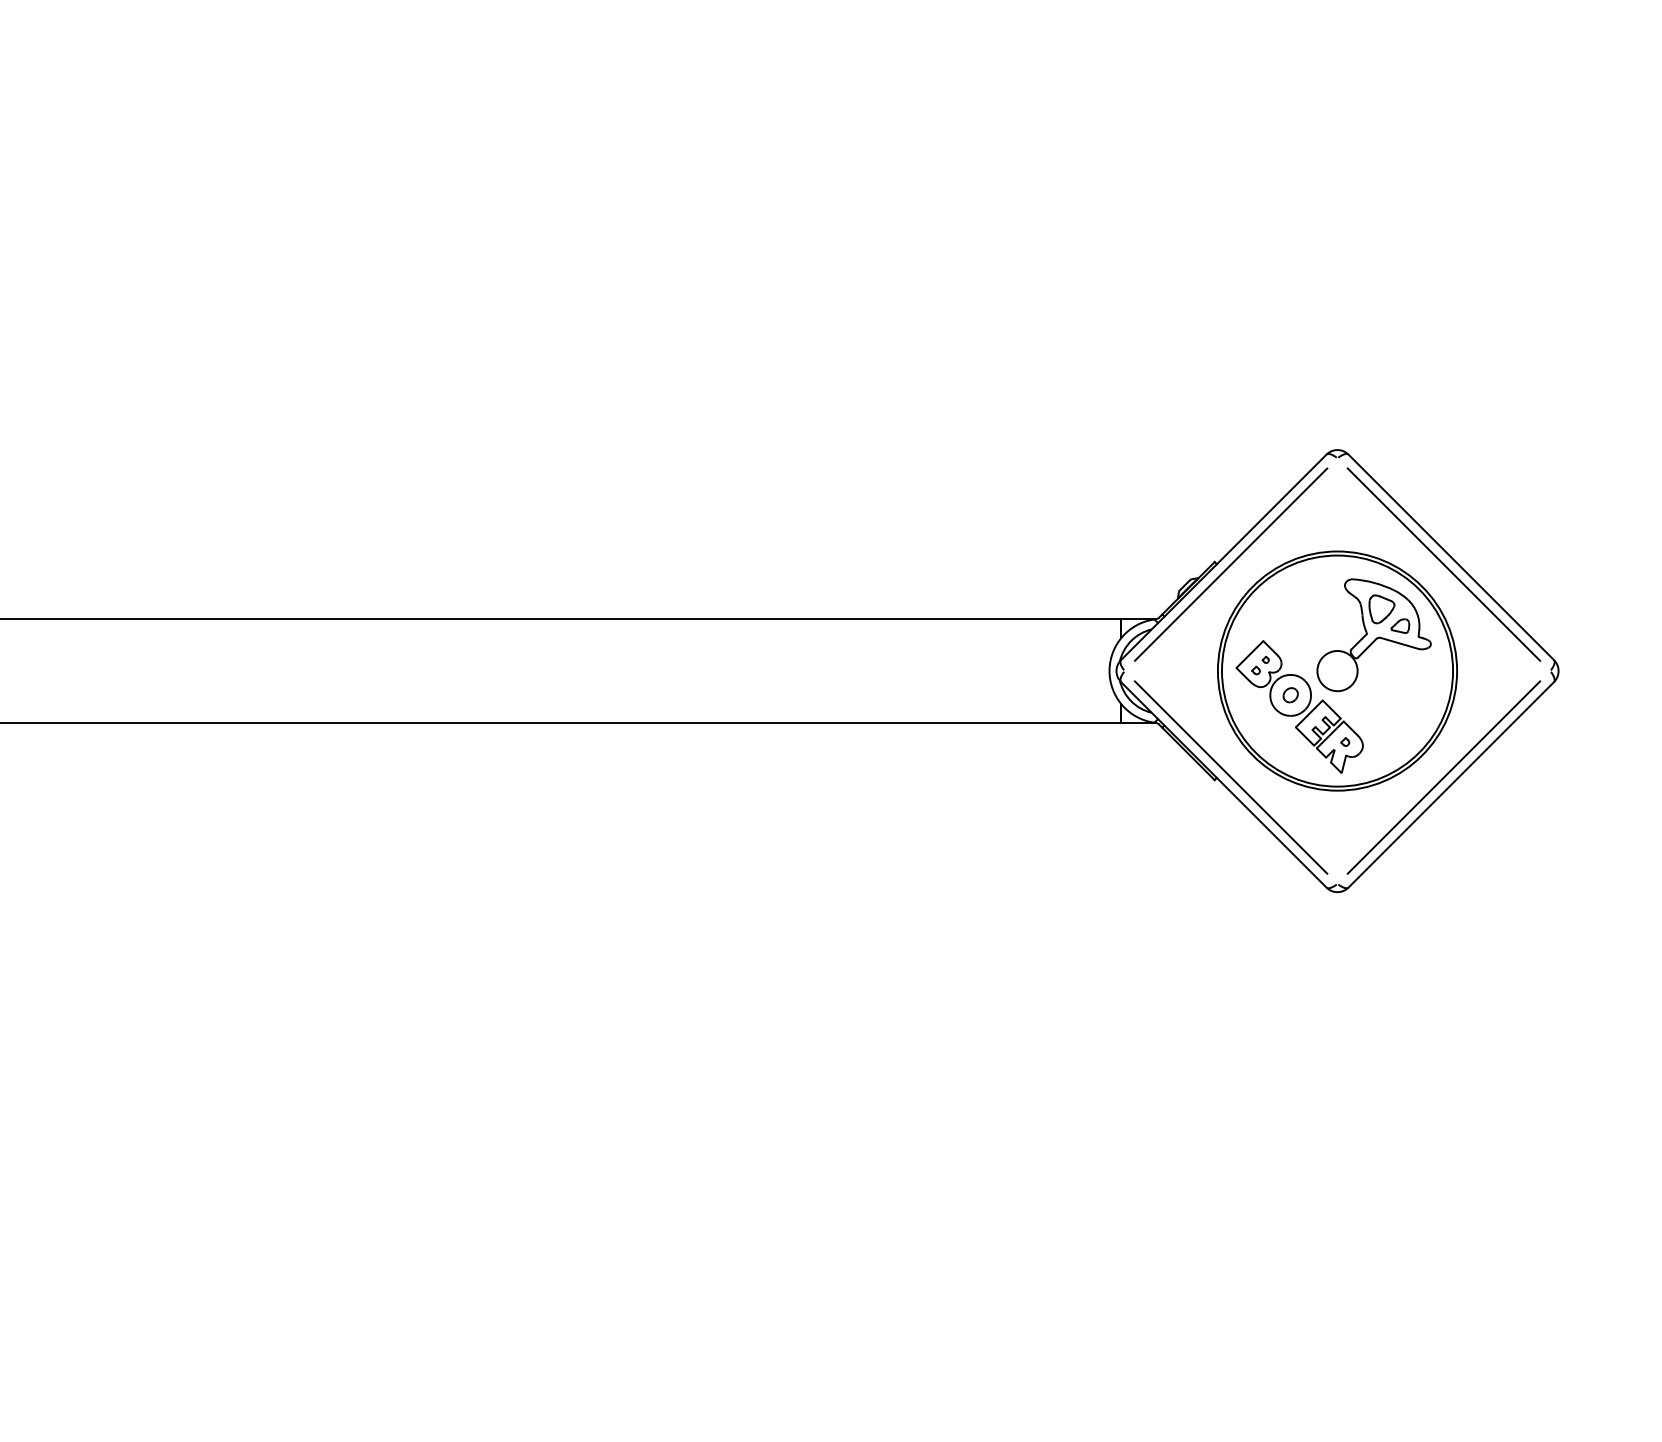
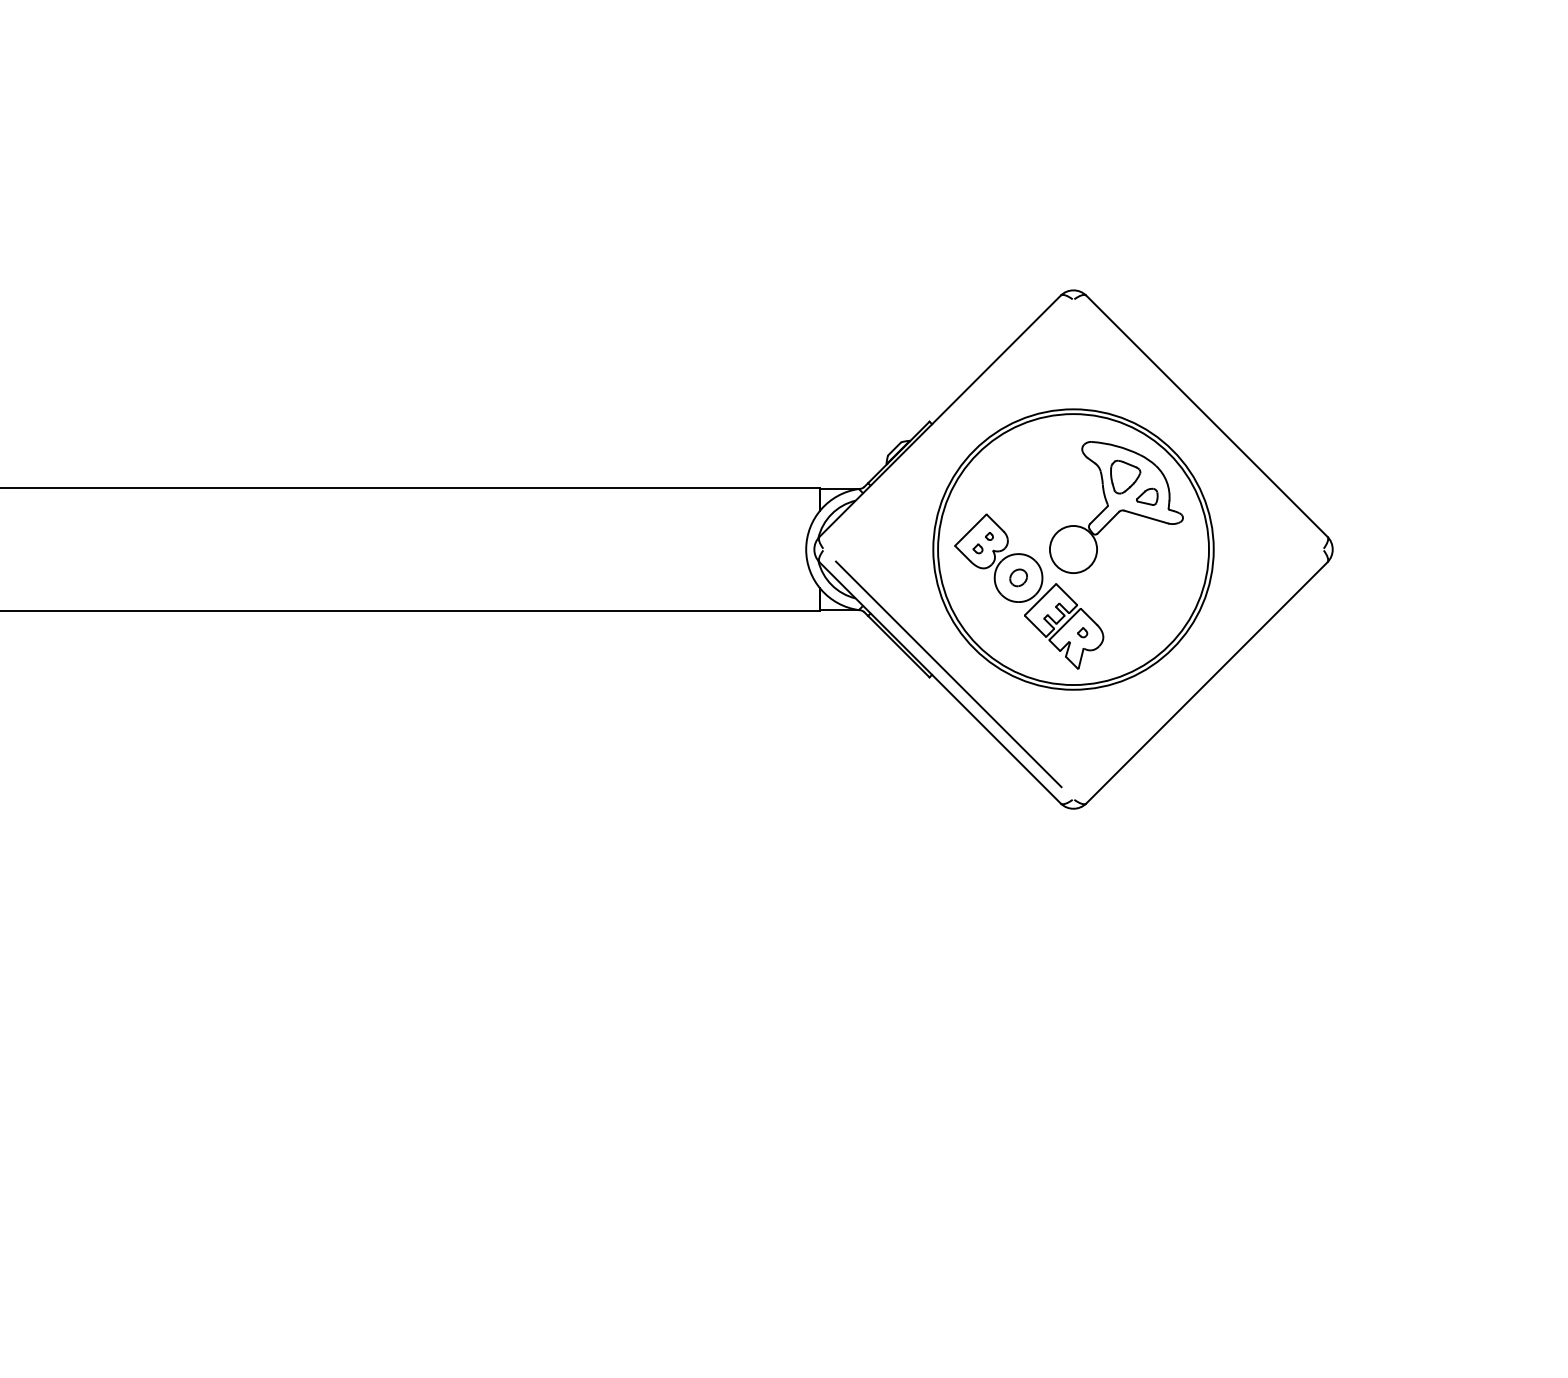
line: (1230, 564) -> (948, 424), removed
line: (1443, 564) -> (1197, 424), removed
line: (1443, 777) -> (1197, 674), removed

